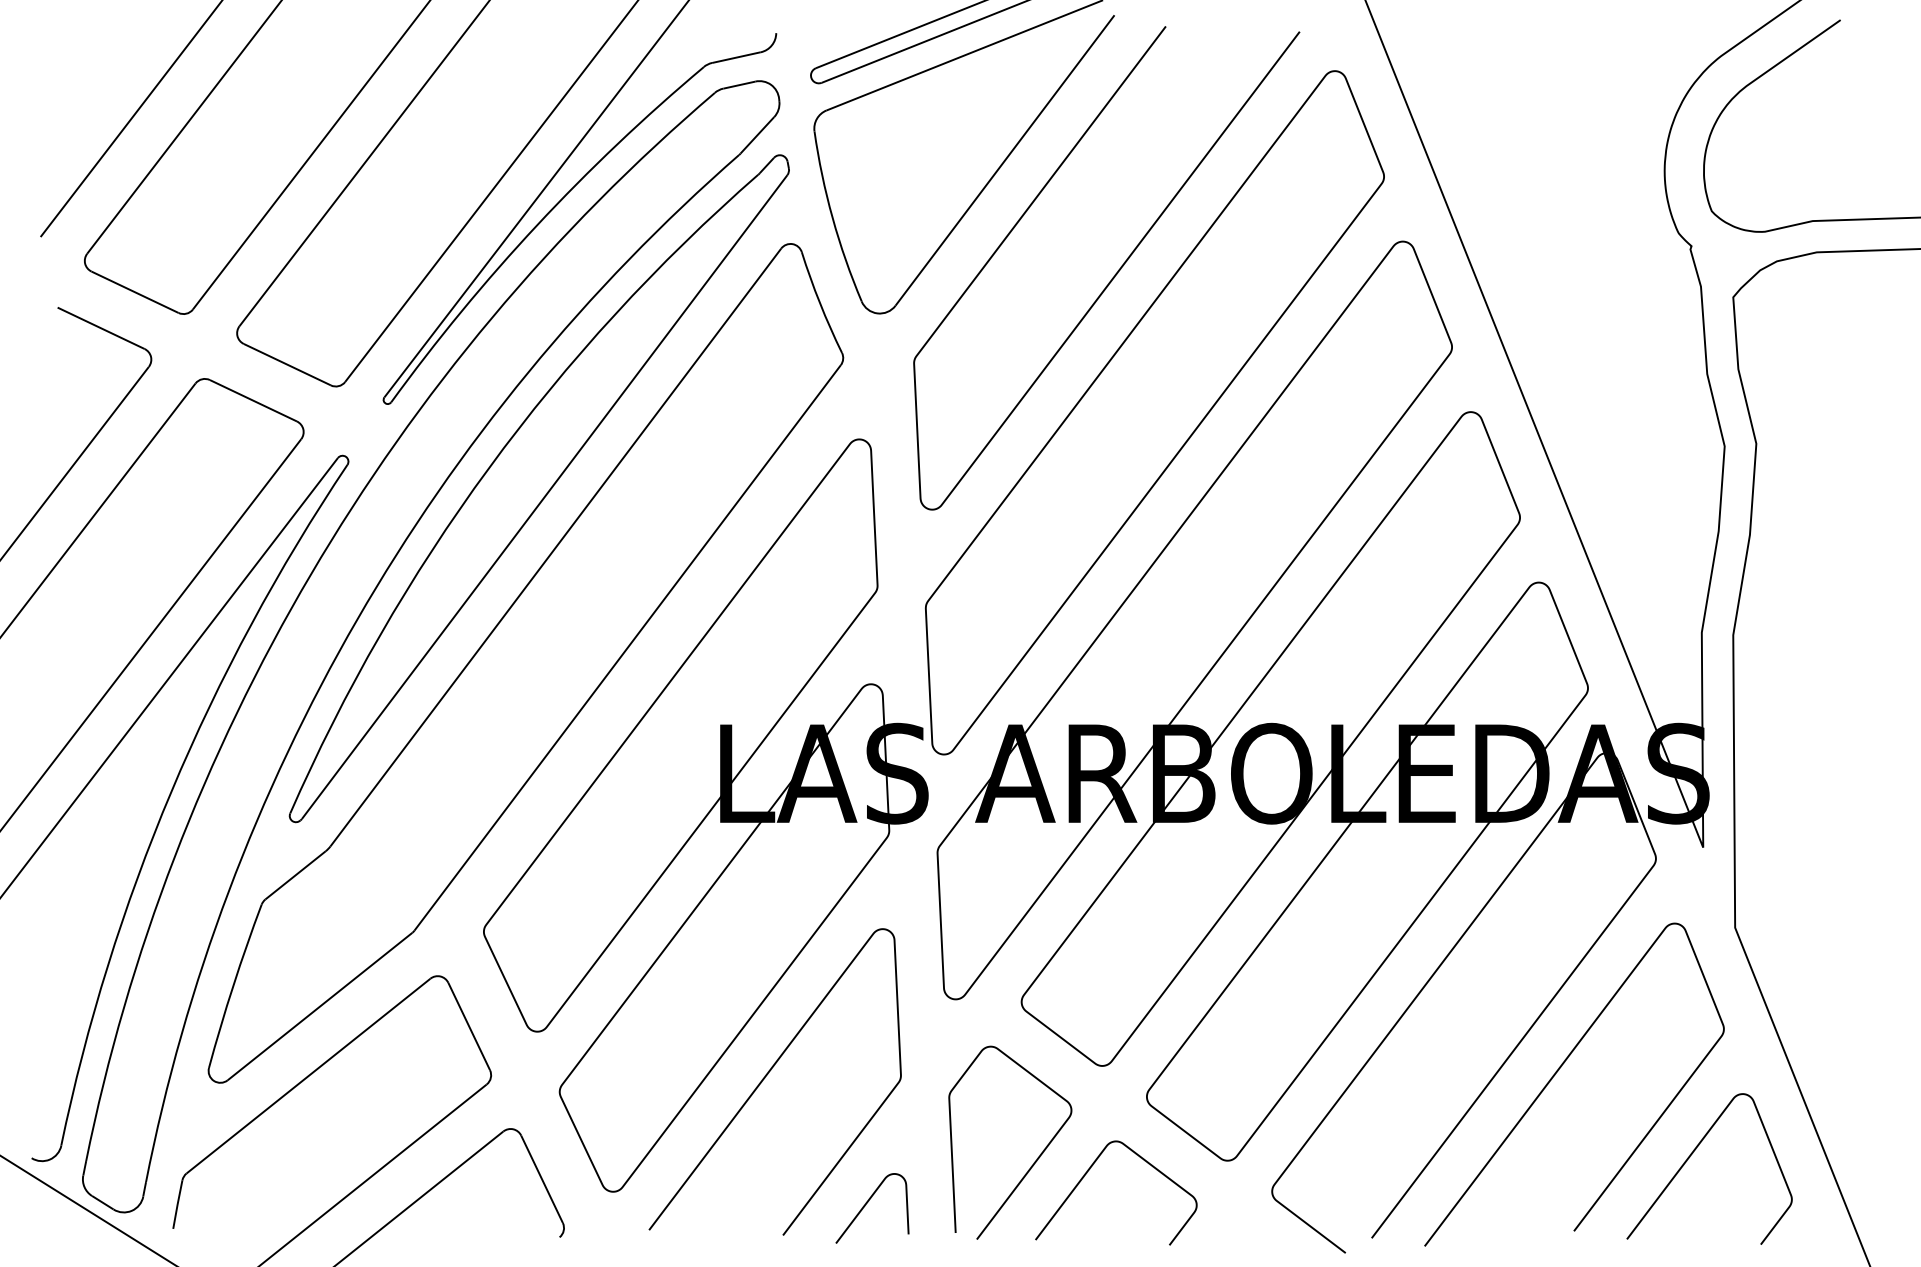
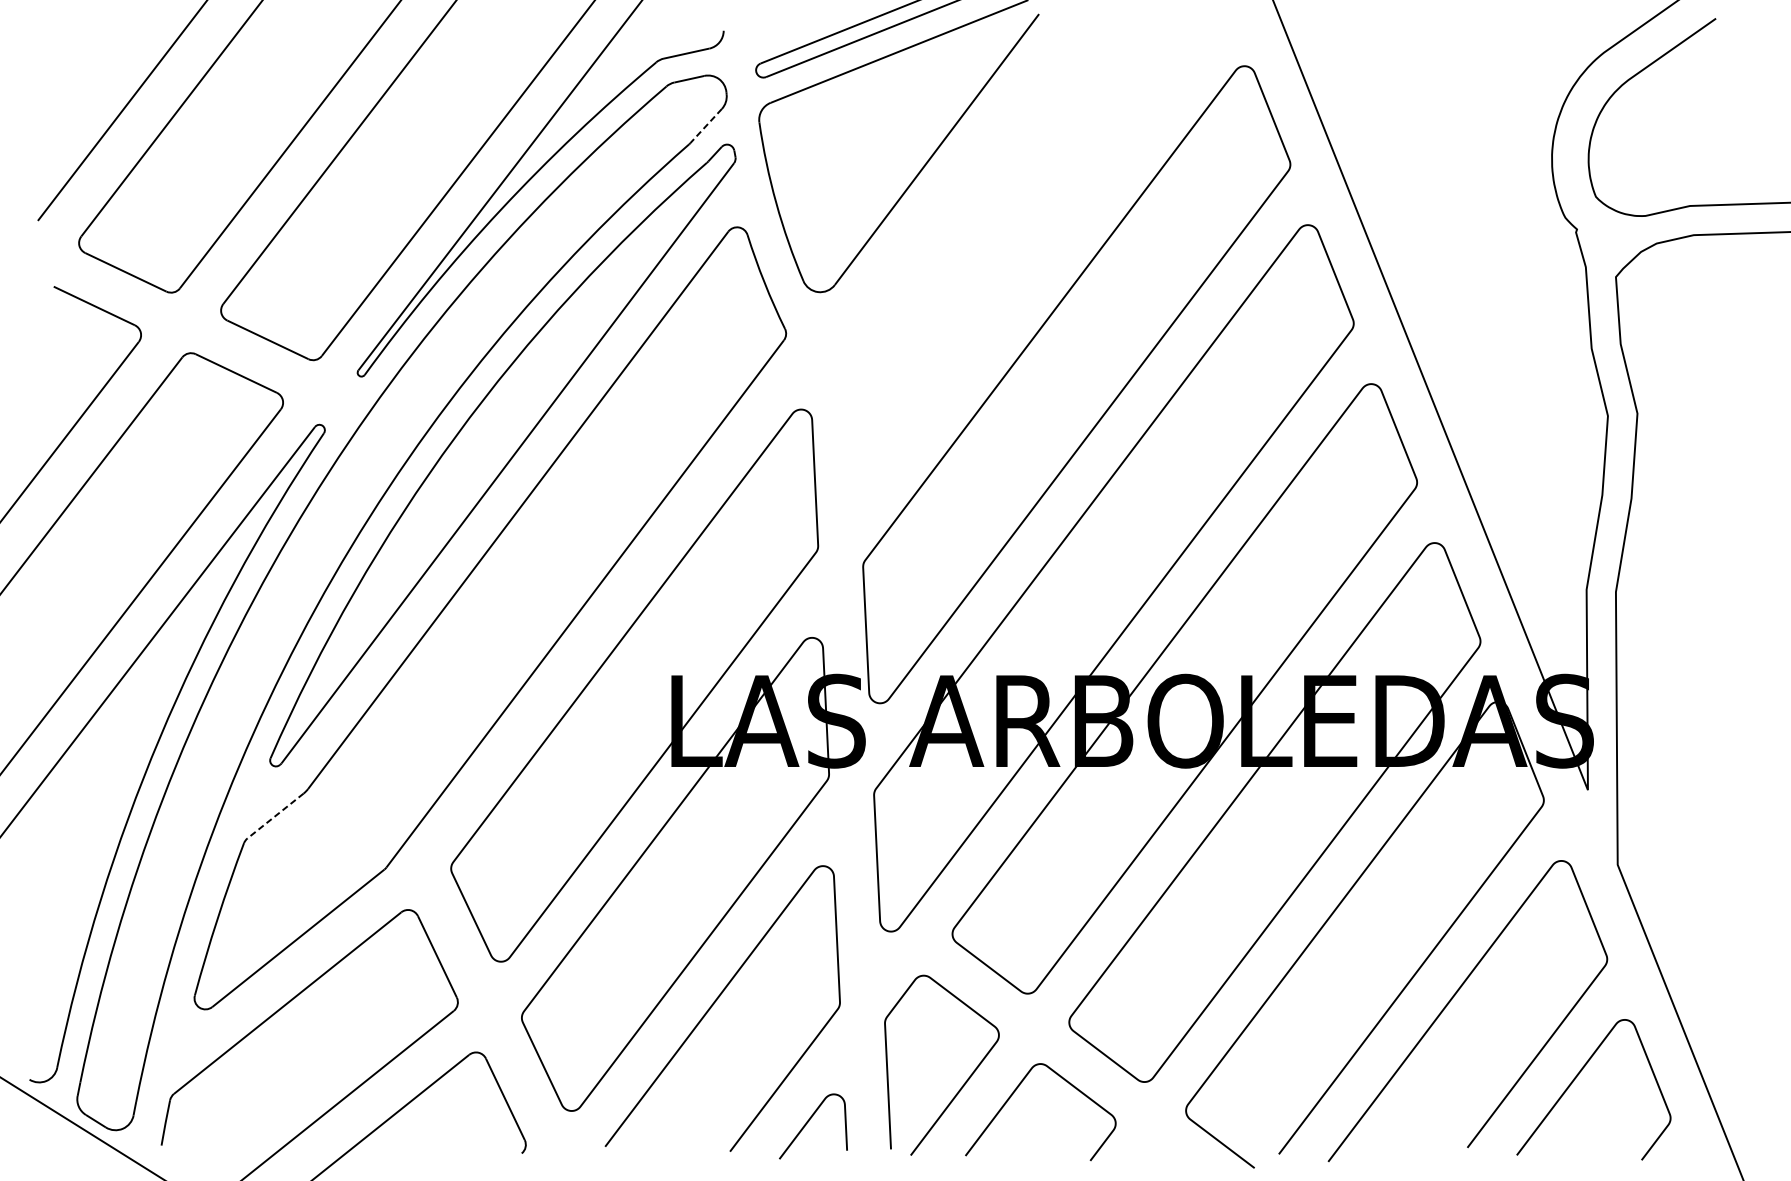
line: (757, 135) -> (706, 126), solid -> dashed
curve: (1114, 274) -> (1039, 255), removed
line: (295, 875) -> (275, 816), solid -> dashed

